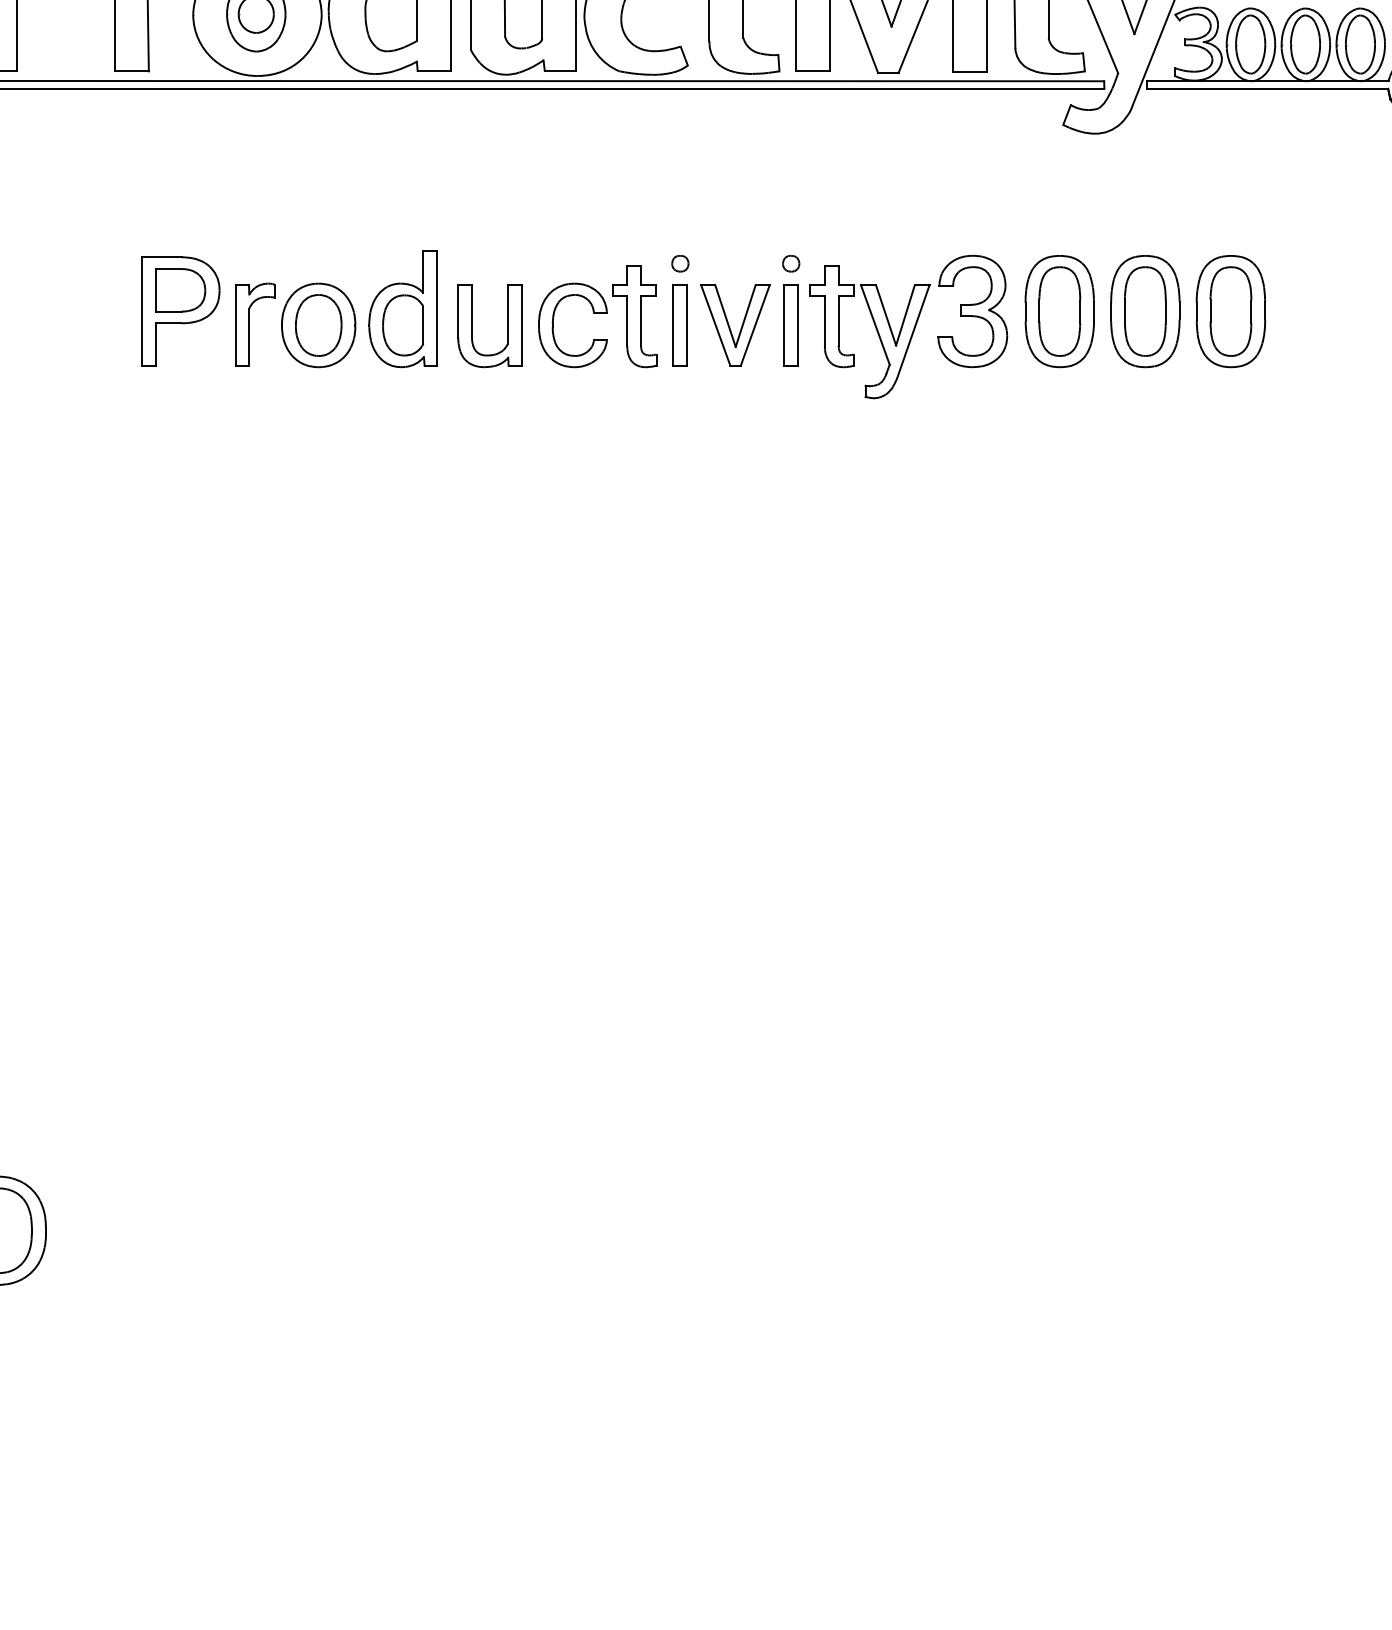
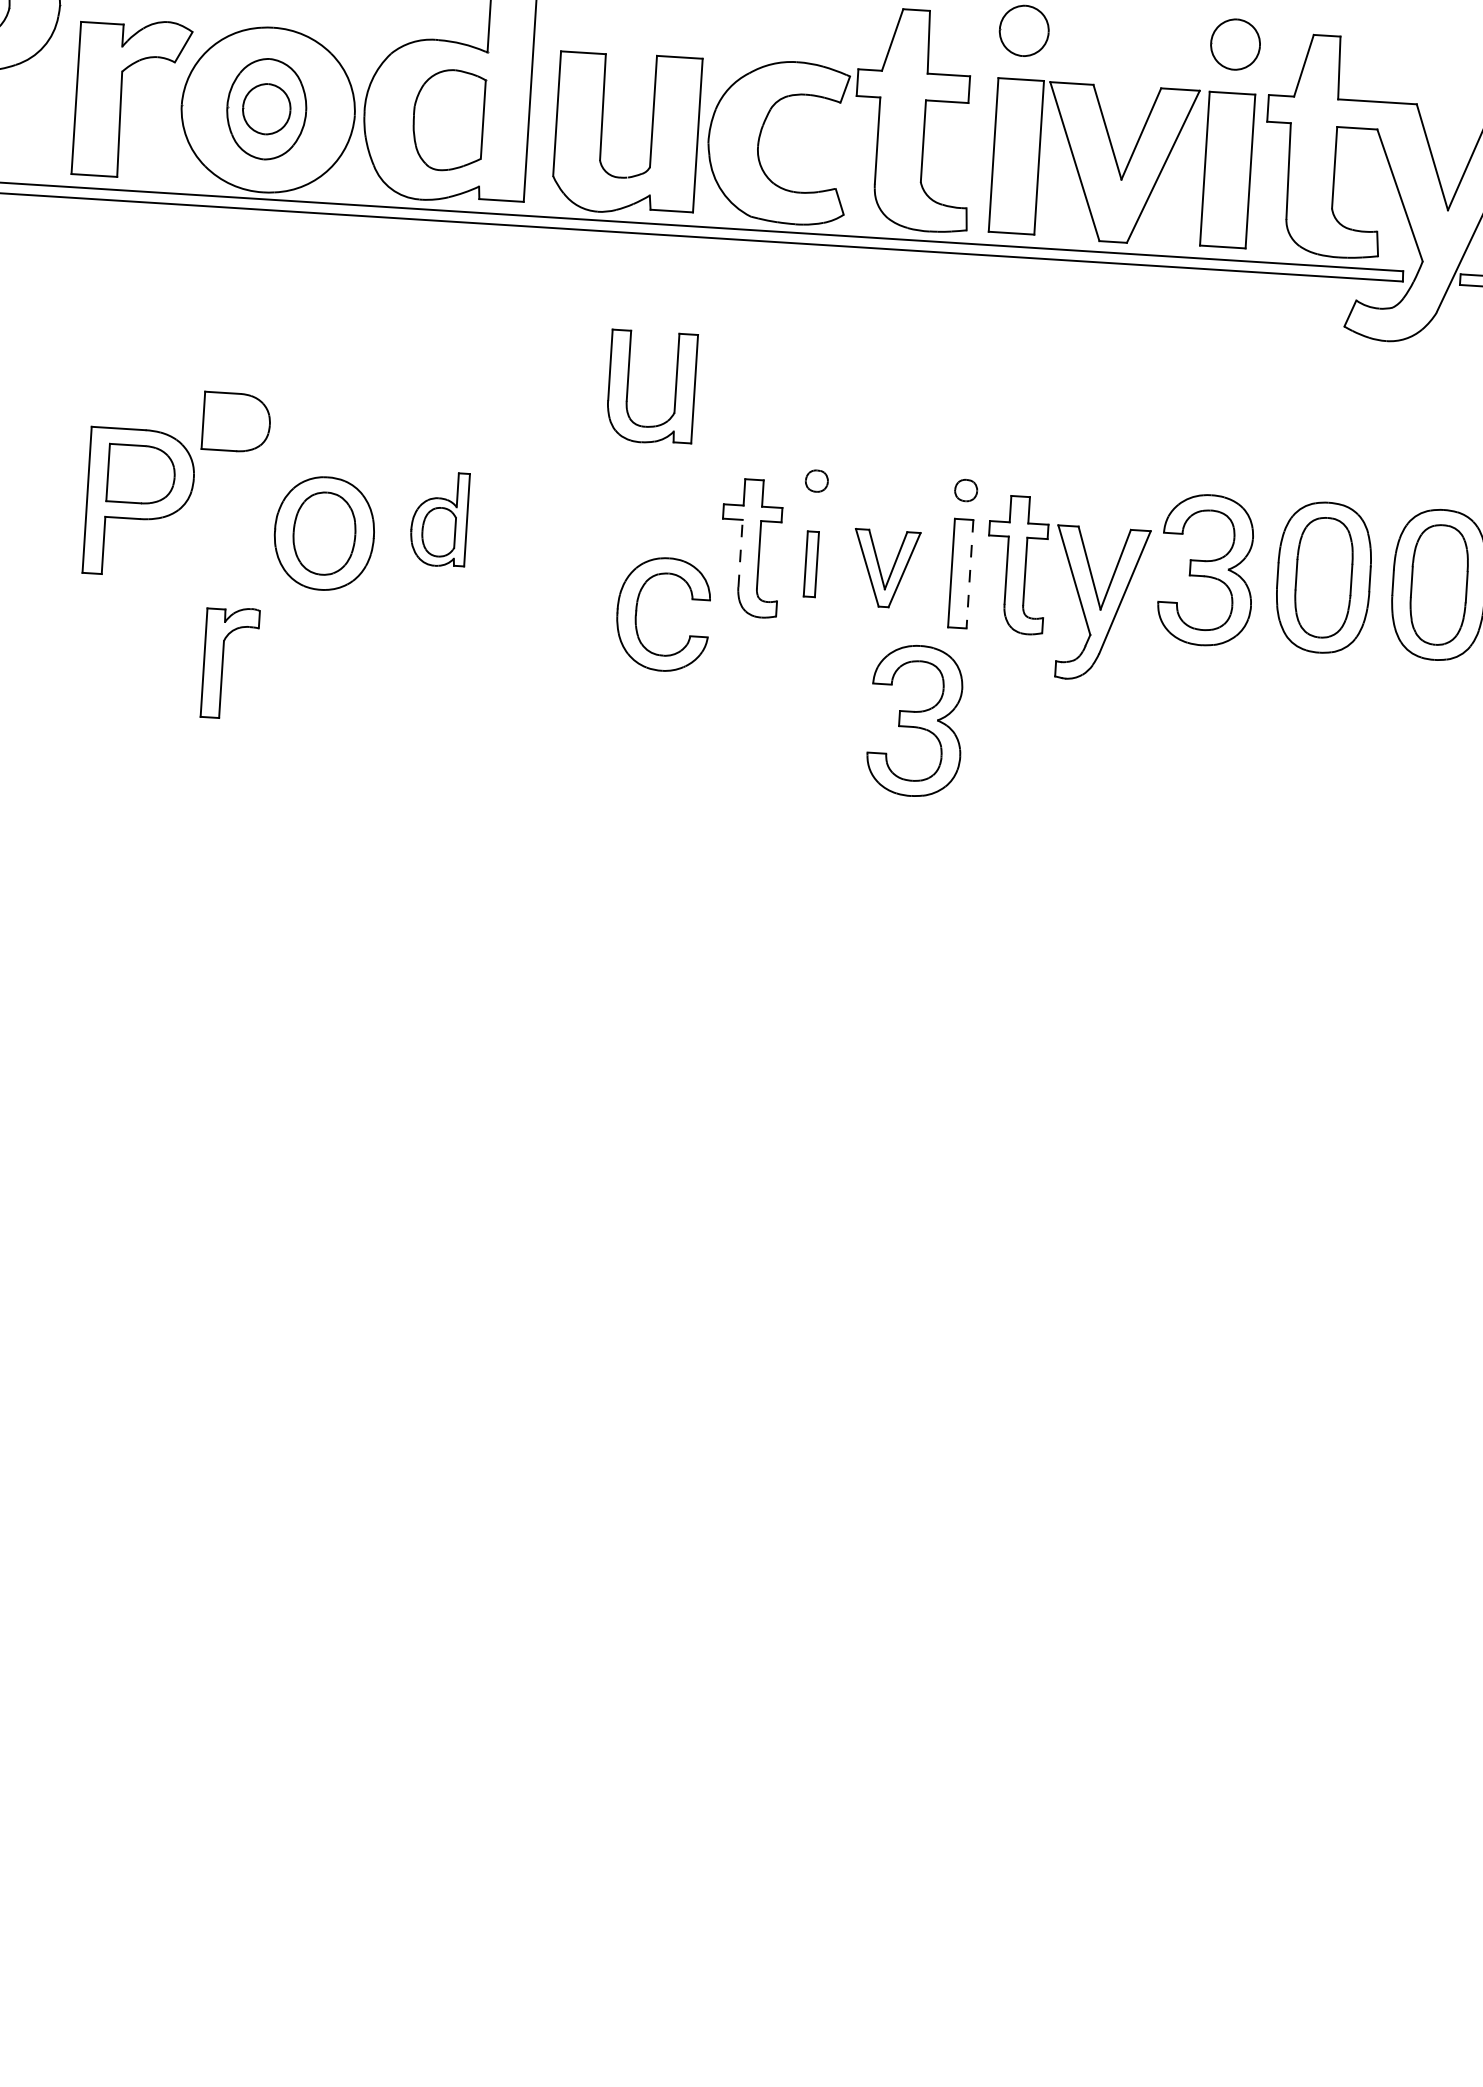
part: (248, 247) -> (236, 422), added
part: (402, 309) -> (438, 519), size x0.6
line: (627, 320) -> (740, 553), solid -> dashed
part: (255, 324) -> (230, 663), moved
part: (553, 325) -> (637, 612), moved
part: (679, 325) -> (810, 564), size x0.6
part: (735, 325) -> (885, 569), size x0.7
line: (797, 325) -> (969, 574), solid -> dashed
part: (472, 326) -> (628, 386), moved
part: (764, 436) -> (915, 720), added

